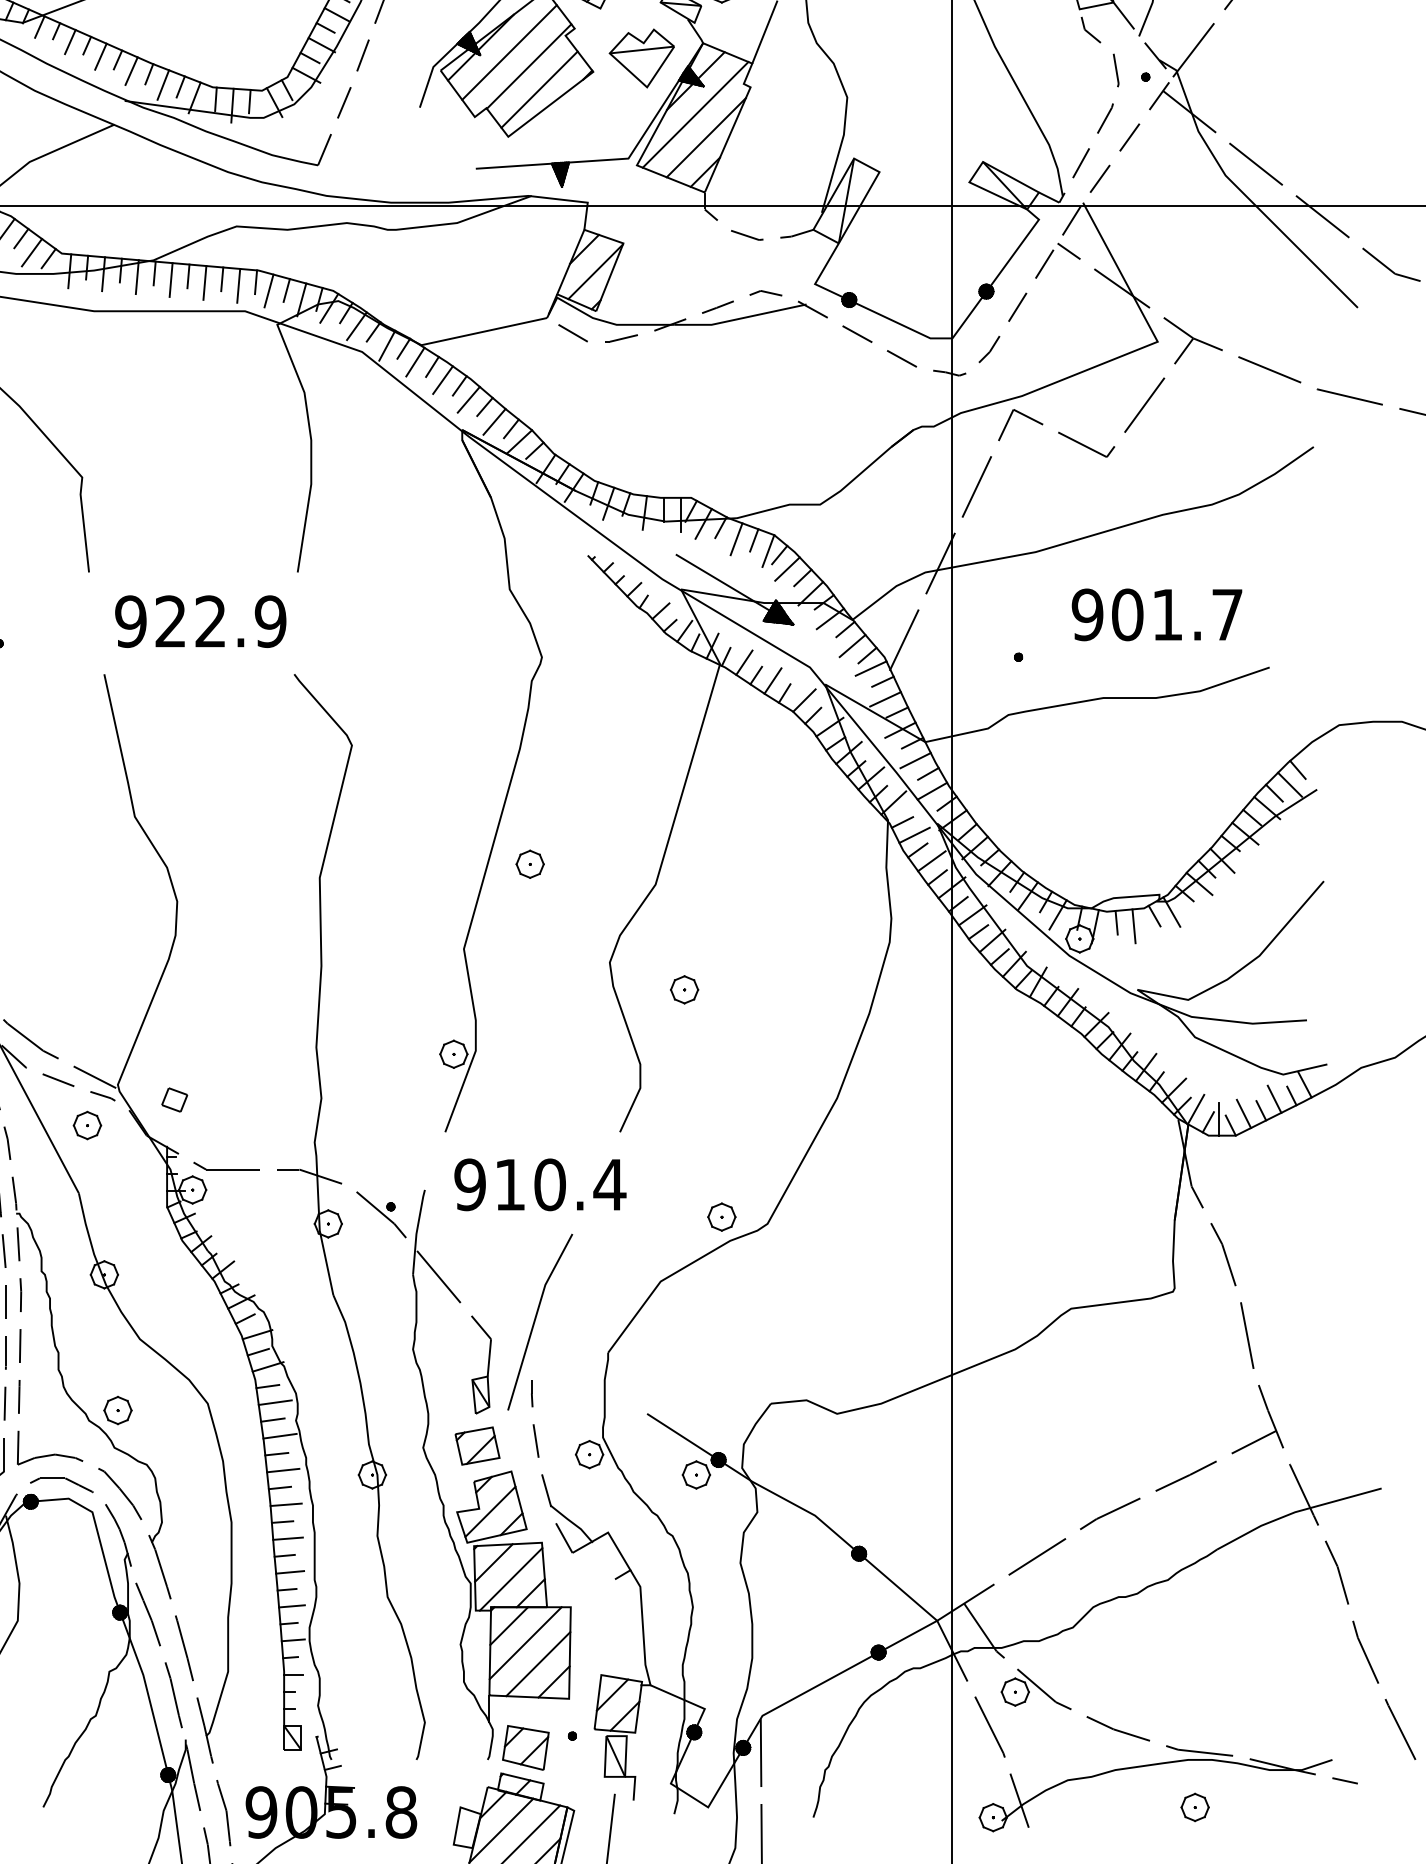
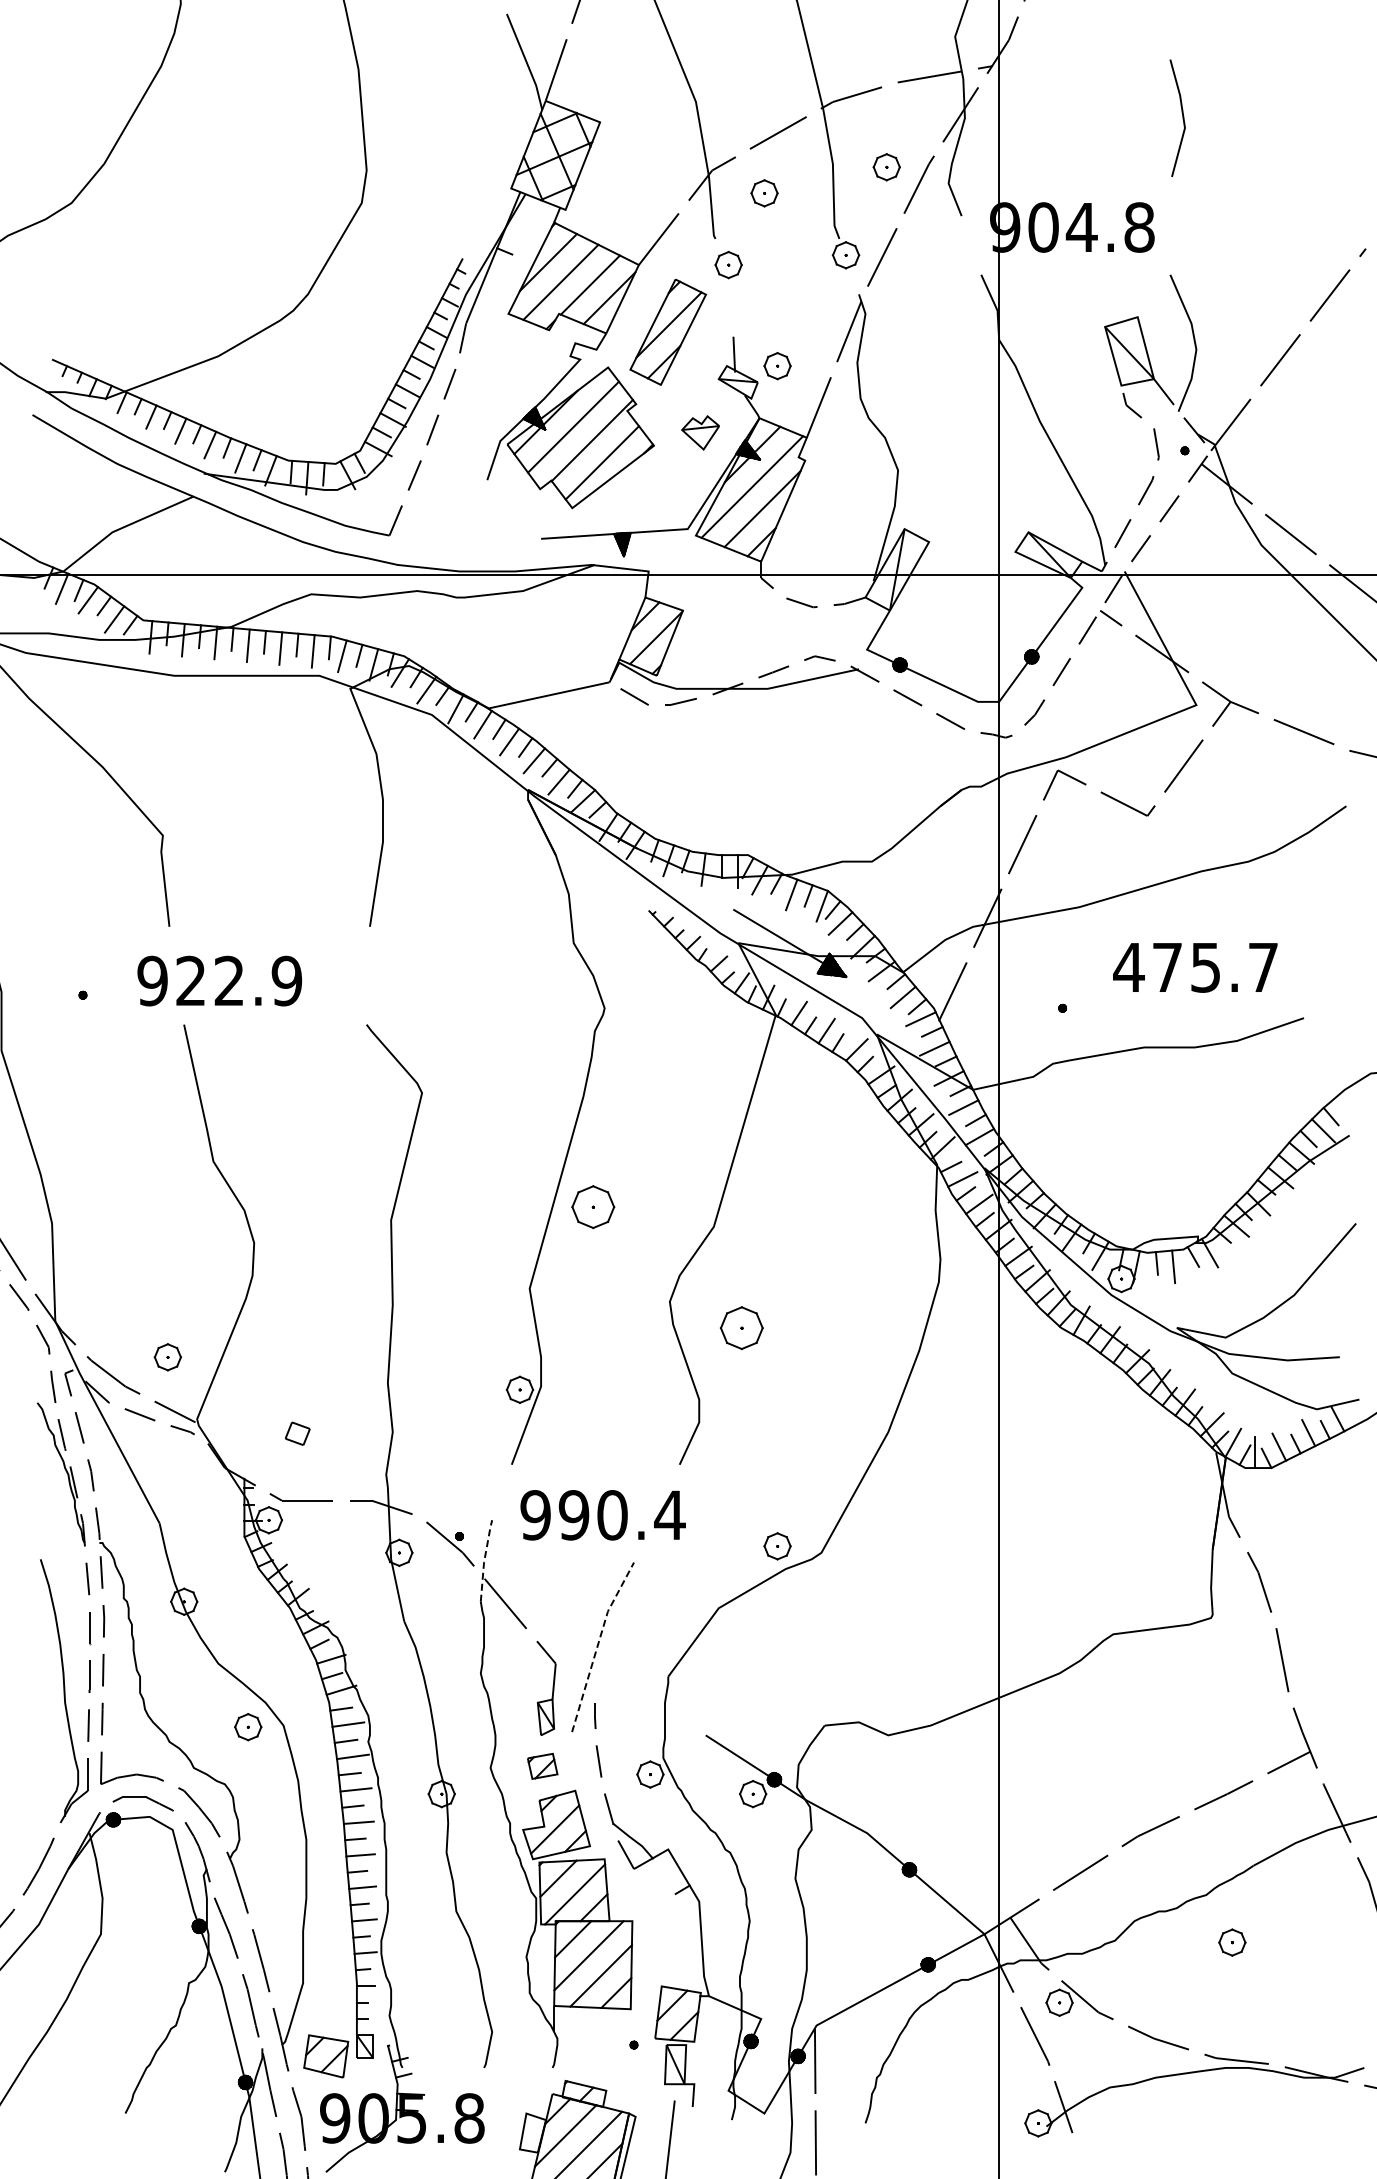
part: (641, 58) -> (700, 432), size x0.6
text: (1126, 614) -> (1166, 967), 901.7 -> 475.7
text: (200, 621) -> (219, 980), moved
part: (530, 864) -> (593, 1207), size x1.6
part: (684, 989) -> (741, 1327), size x1.6
part: (174, 1099) -> (297, 1433), moved
part: (87, 1125) -> (167, 1357), moved
text: (509, 1185) -> (573, 1515), 910.4 -> 990.4
line: (416, 1231) -> (484, 1560), solid -> dashed
line: (535, 1319) -> (598, 1644), solid -> dashed
part: (118, 1410) -> (248, 1727), moved
part: (477, 1446) -> (542, 1766), size x0.7
part: (526, 1748) -> (326, 2056), moved
part: (1195, 1807) -> (1232, 1942), moved

